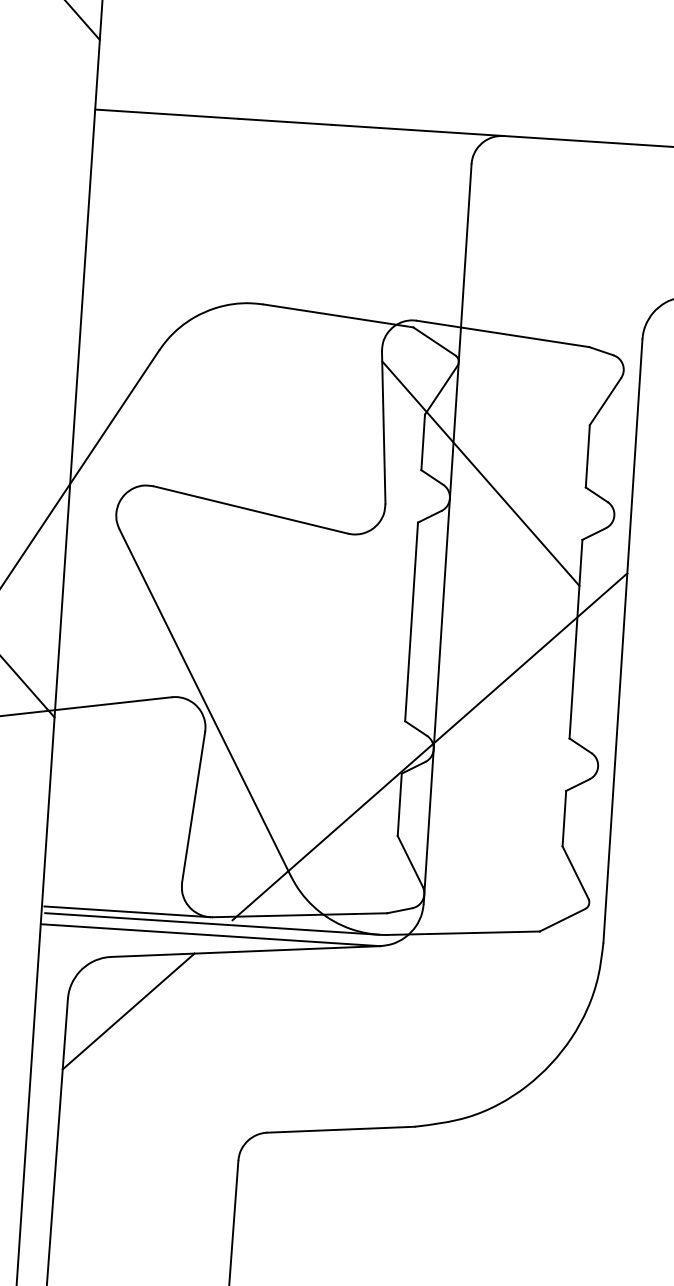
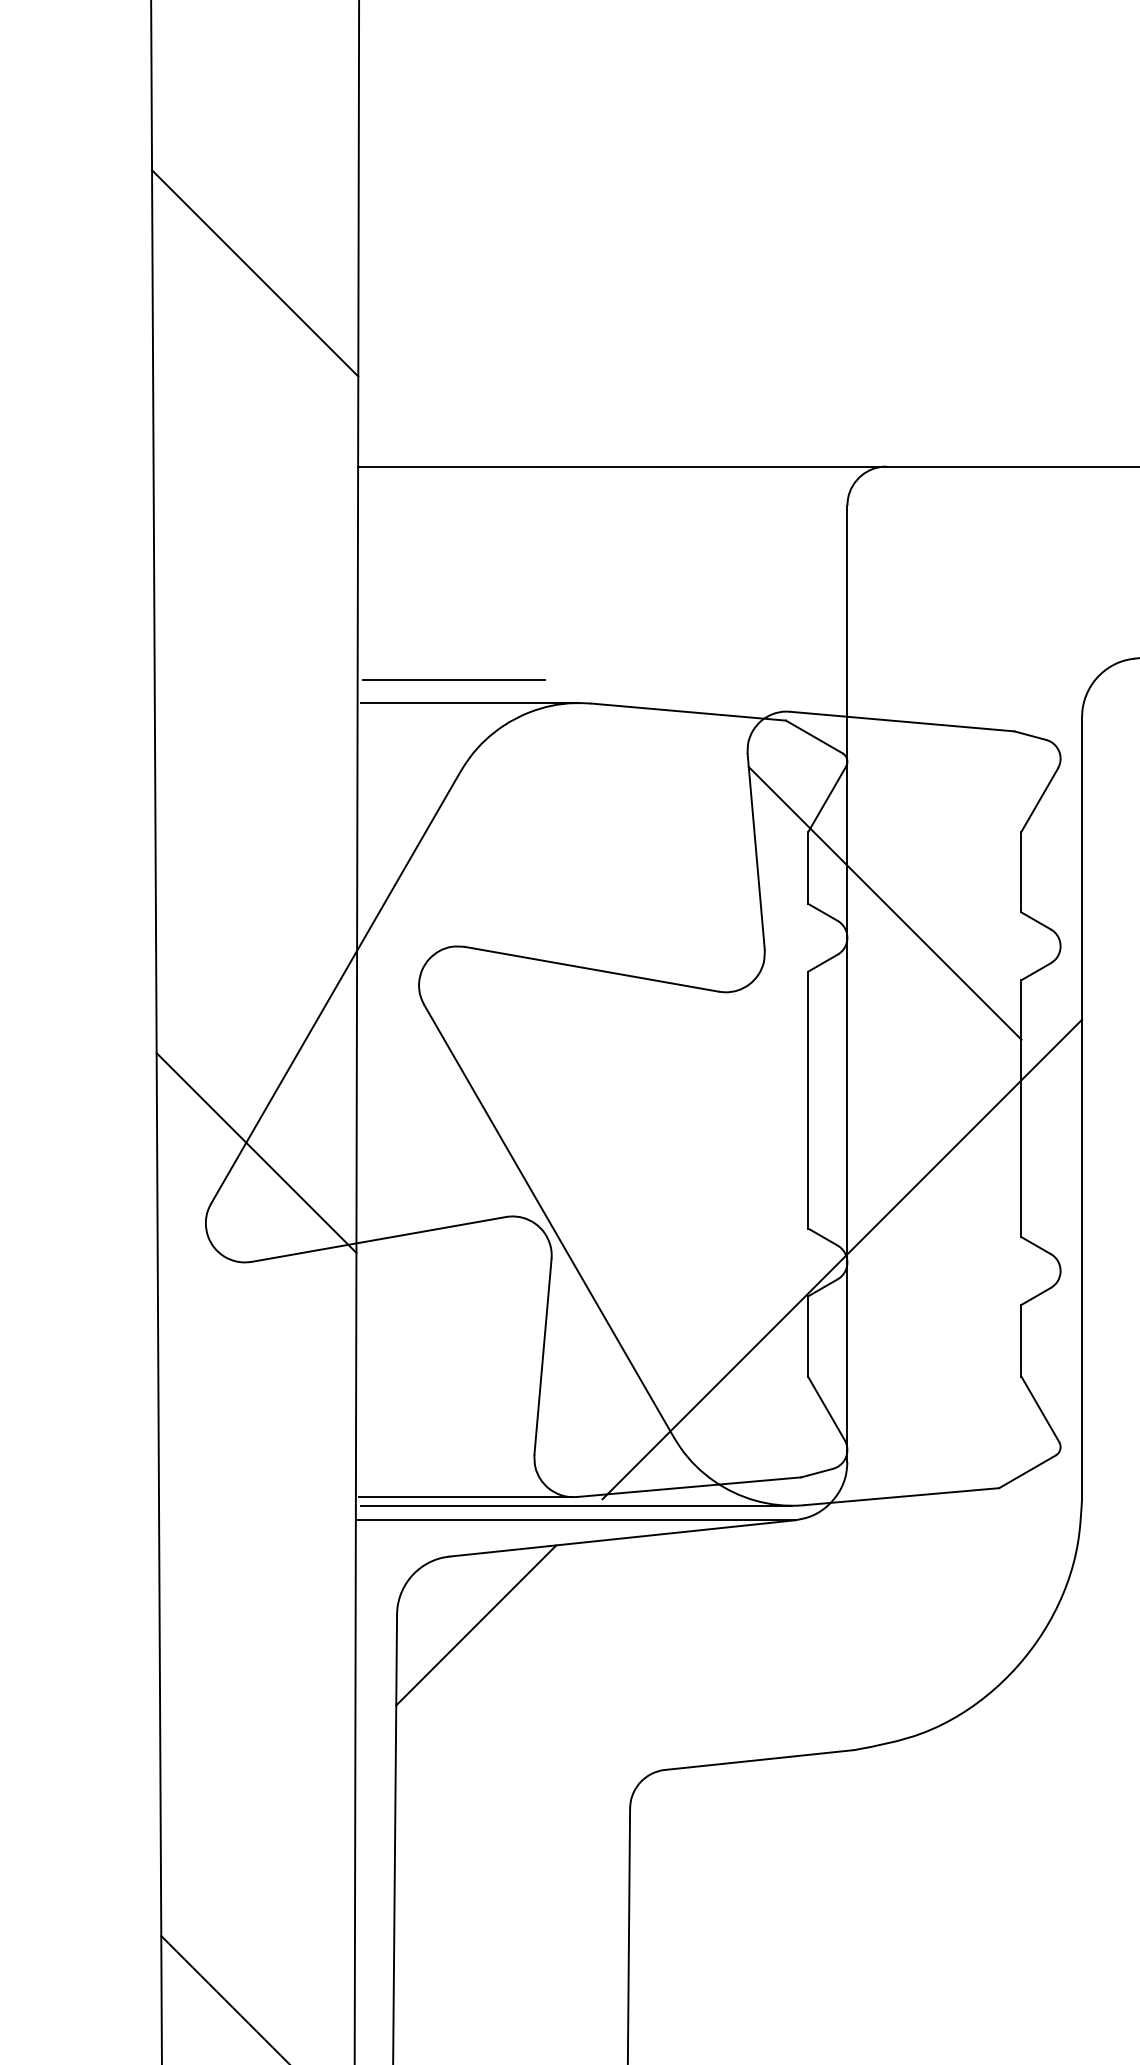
line: (158, 279) -> (453, 680), added
line: (170, 298) -> (470, 703), added

